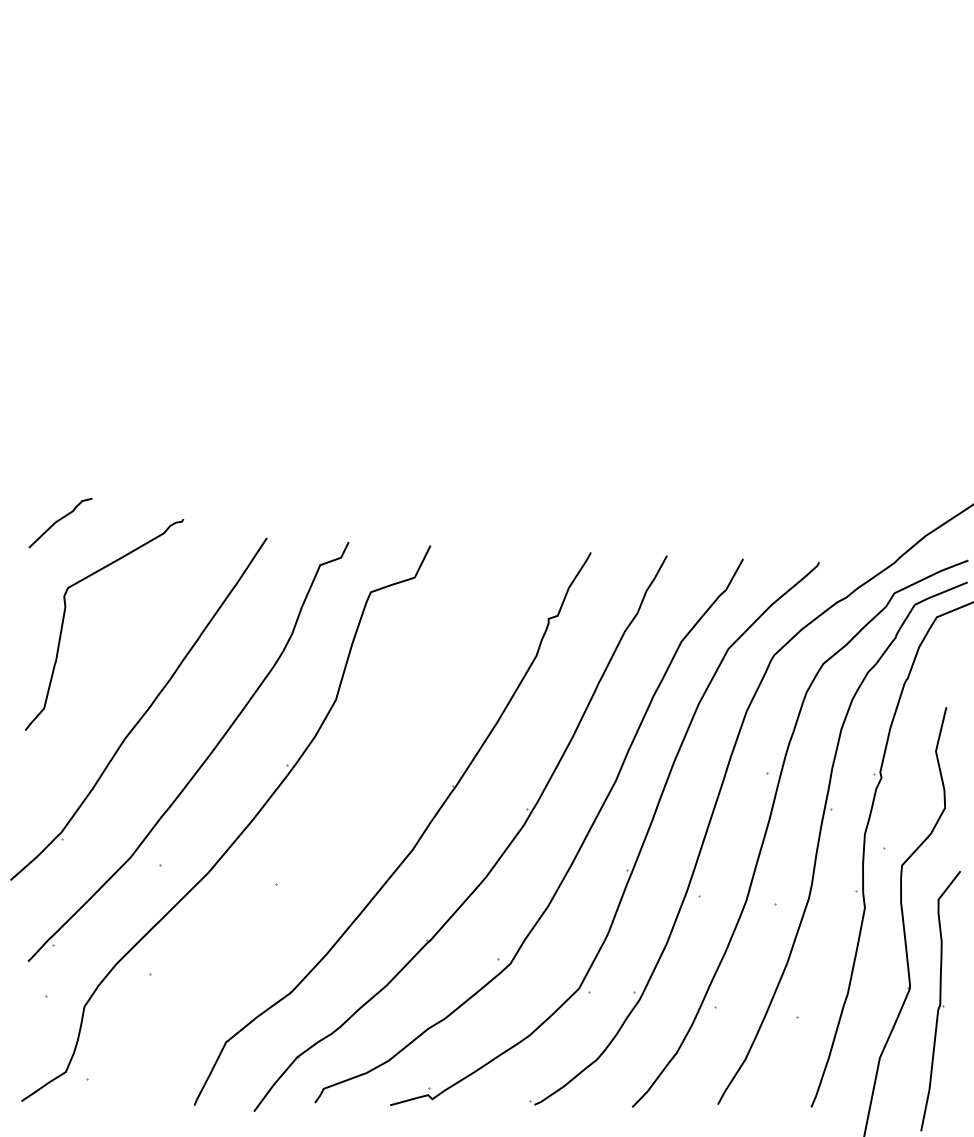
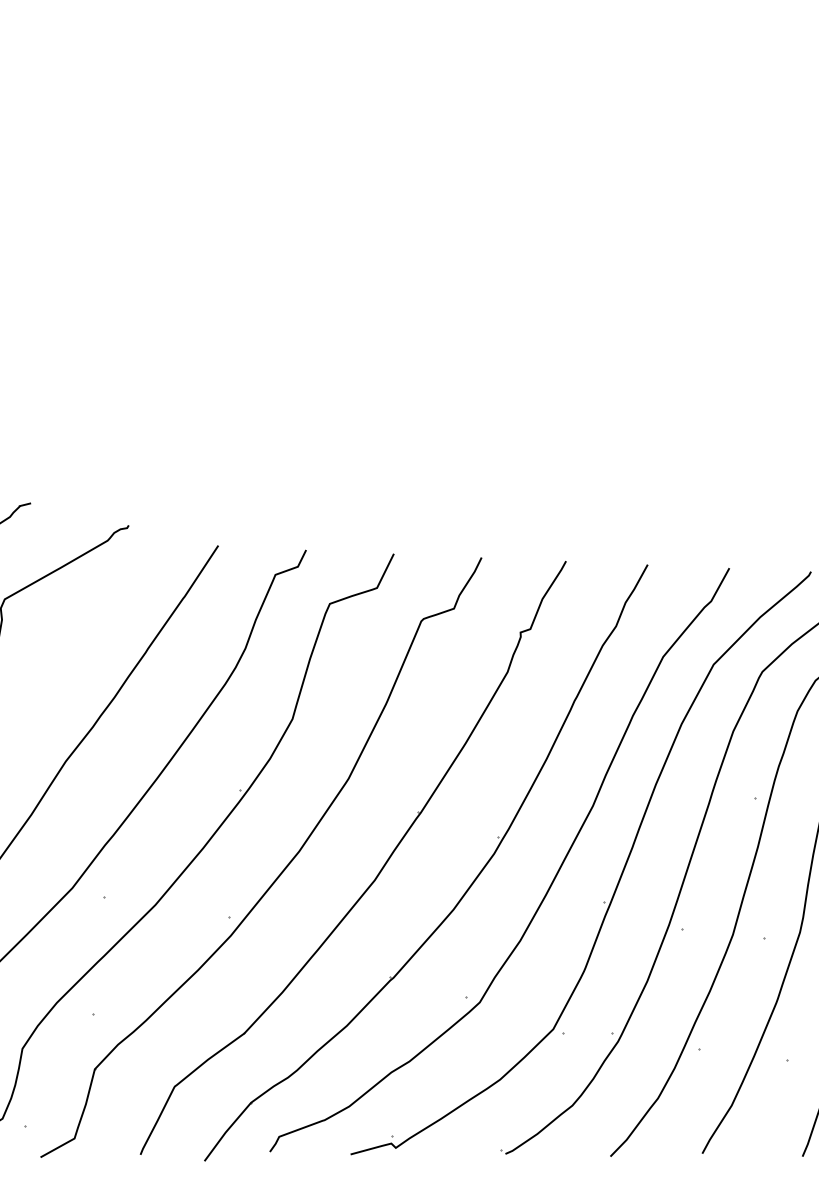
part: (326, 840) -> (282, 870), added

